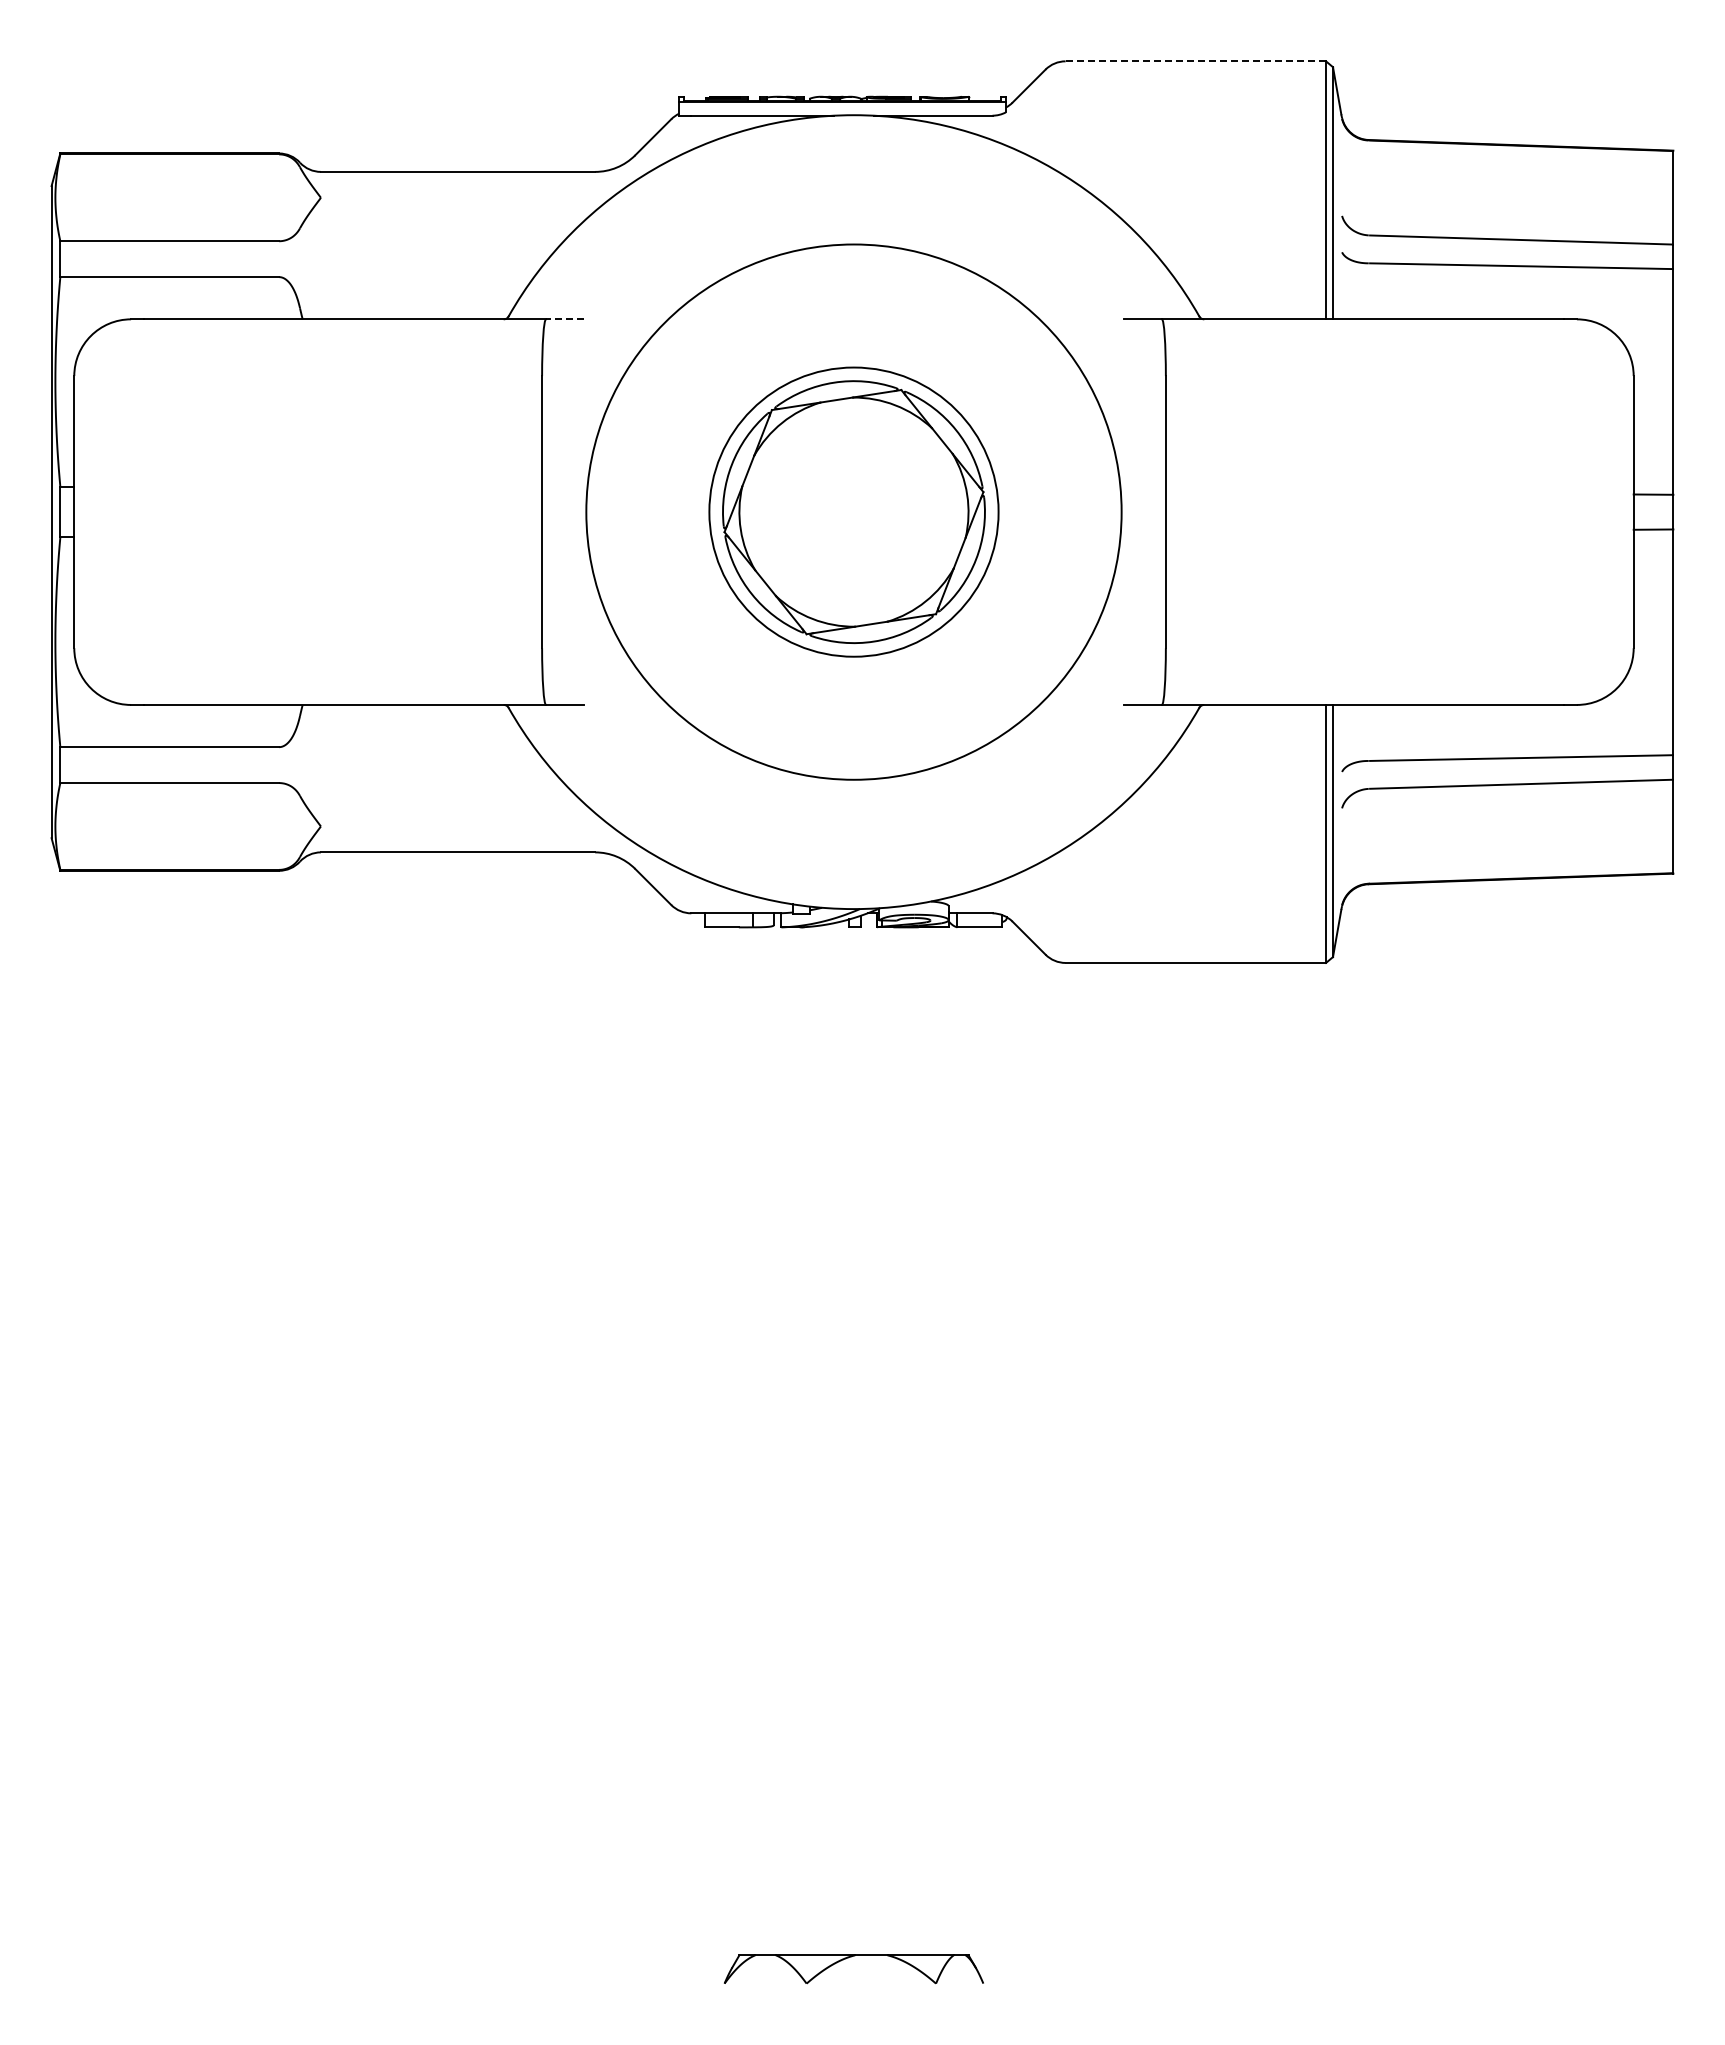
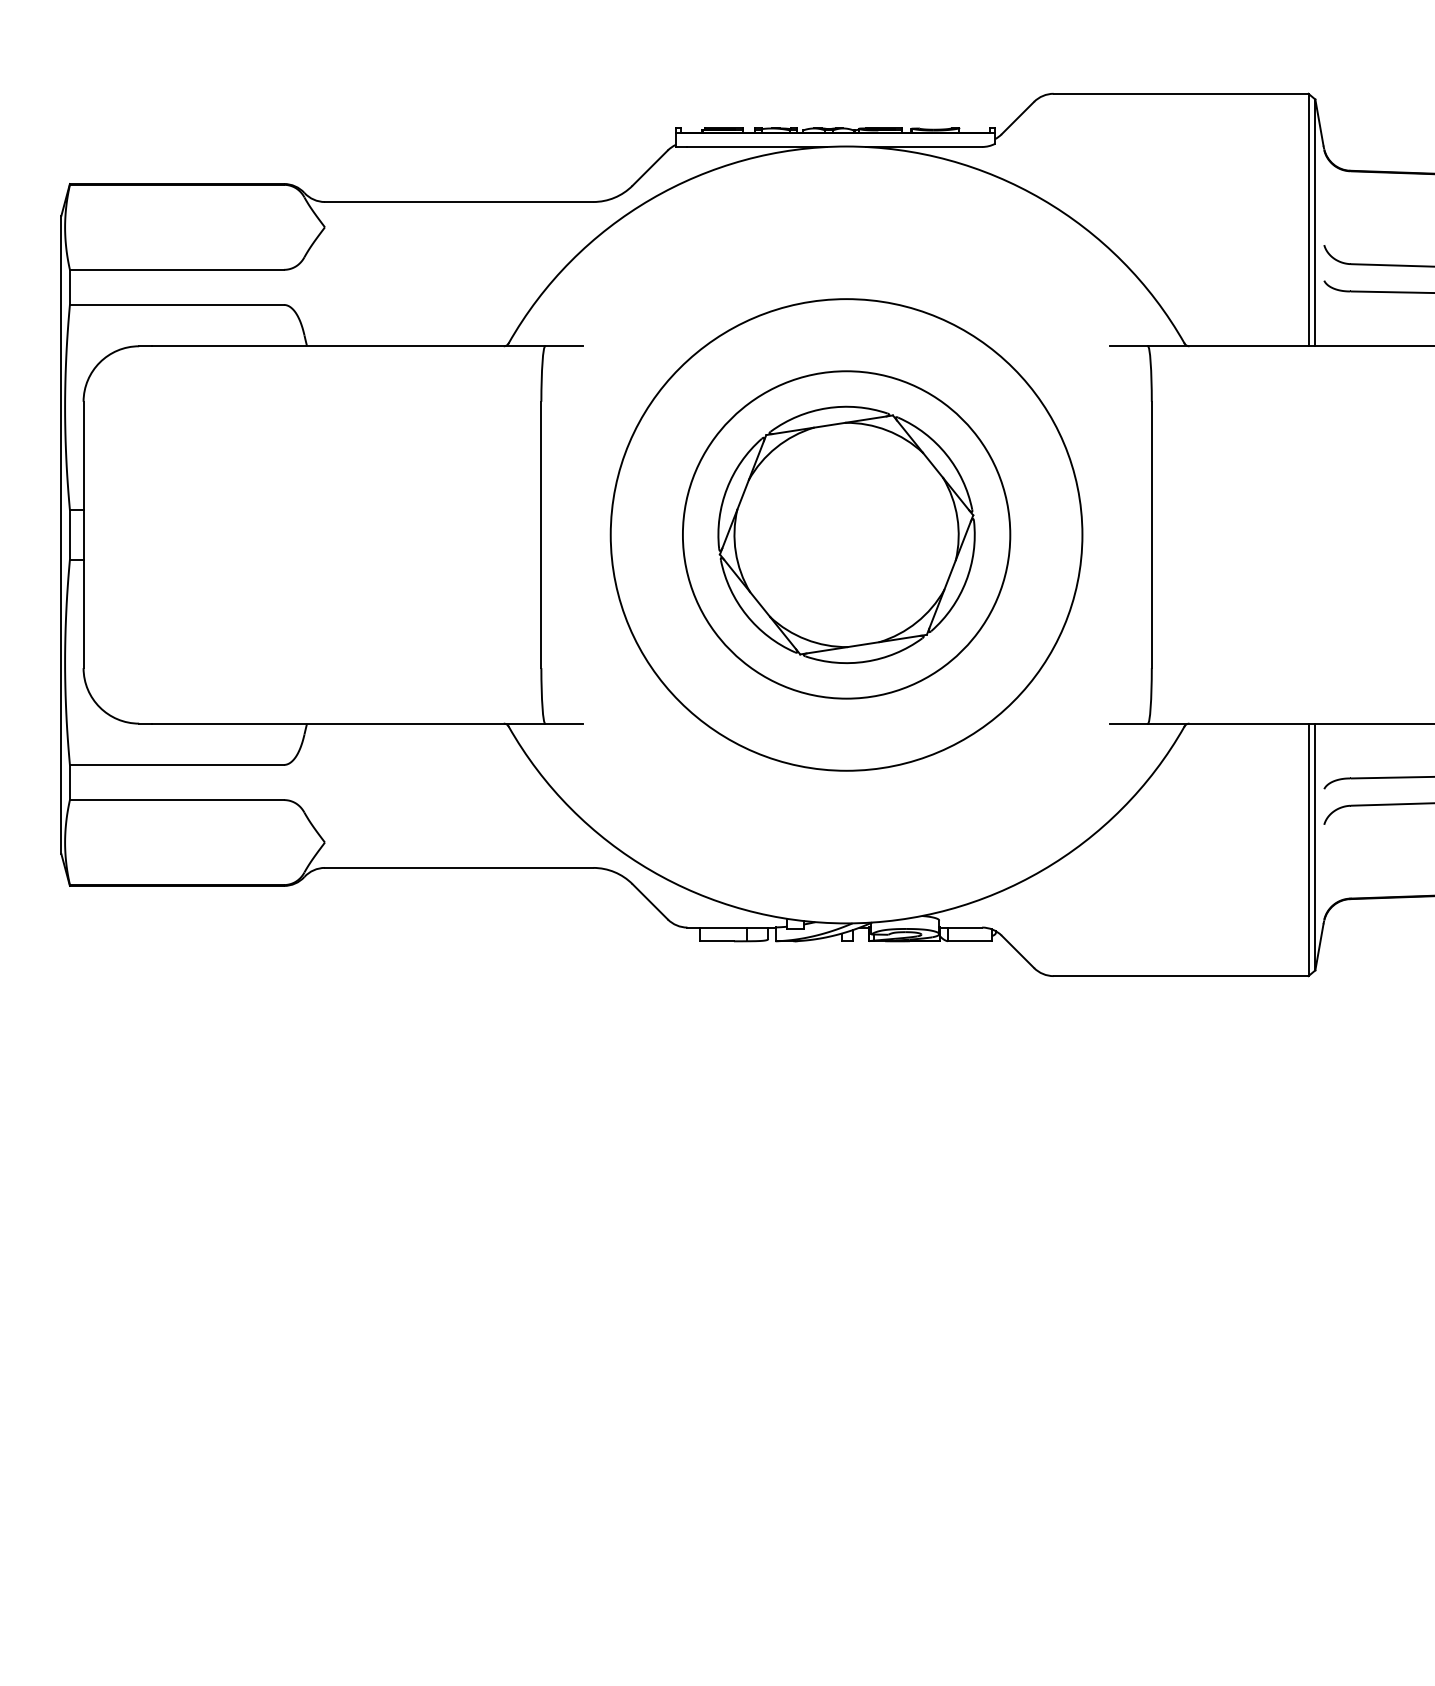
line: (1195, 61) -> (1180, 93), dashed -> solid
line: (564, 319) -> (563, 346), dashed -> solid
circle: (853, 511) -> (846, 534), size x0.62
circle: (853, 512) -> (846, 535), size x1.67

